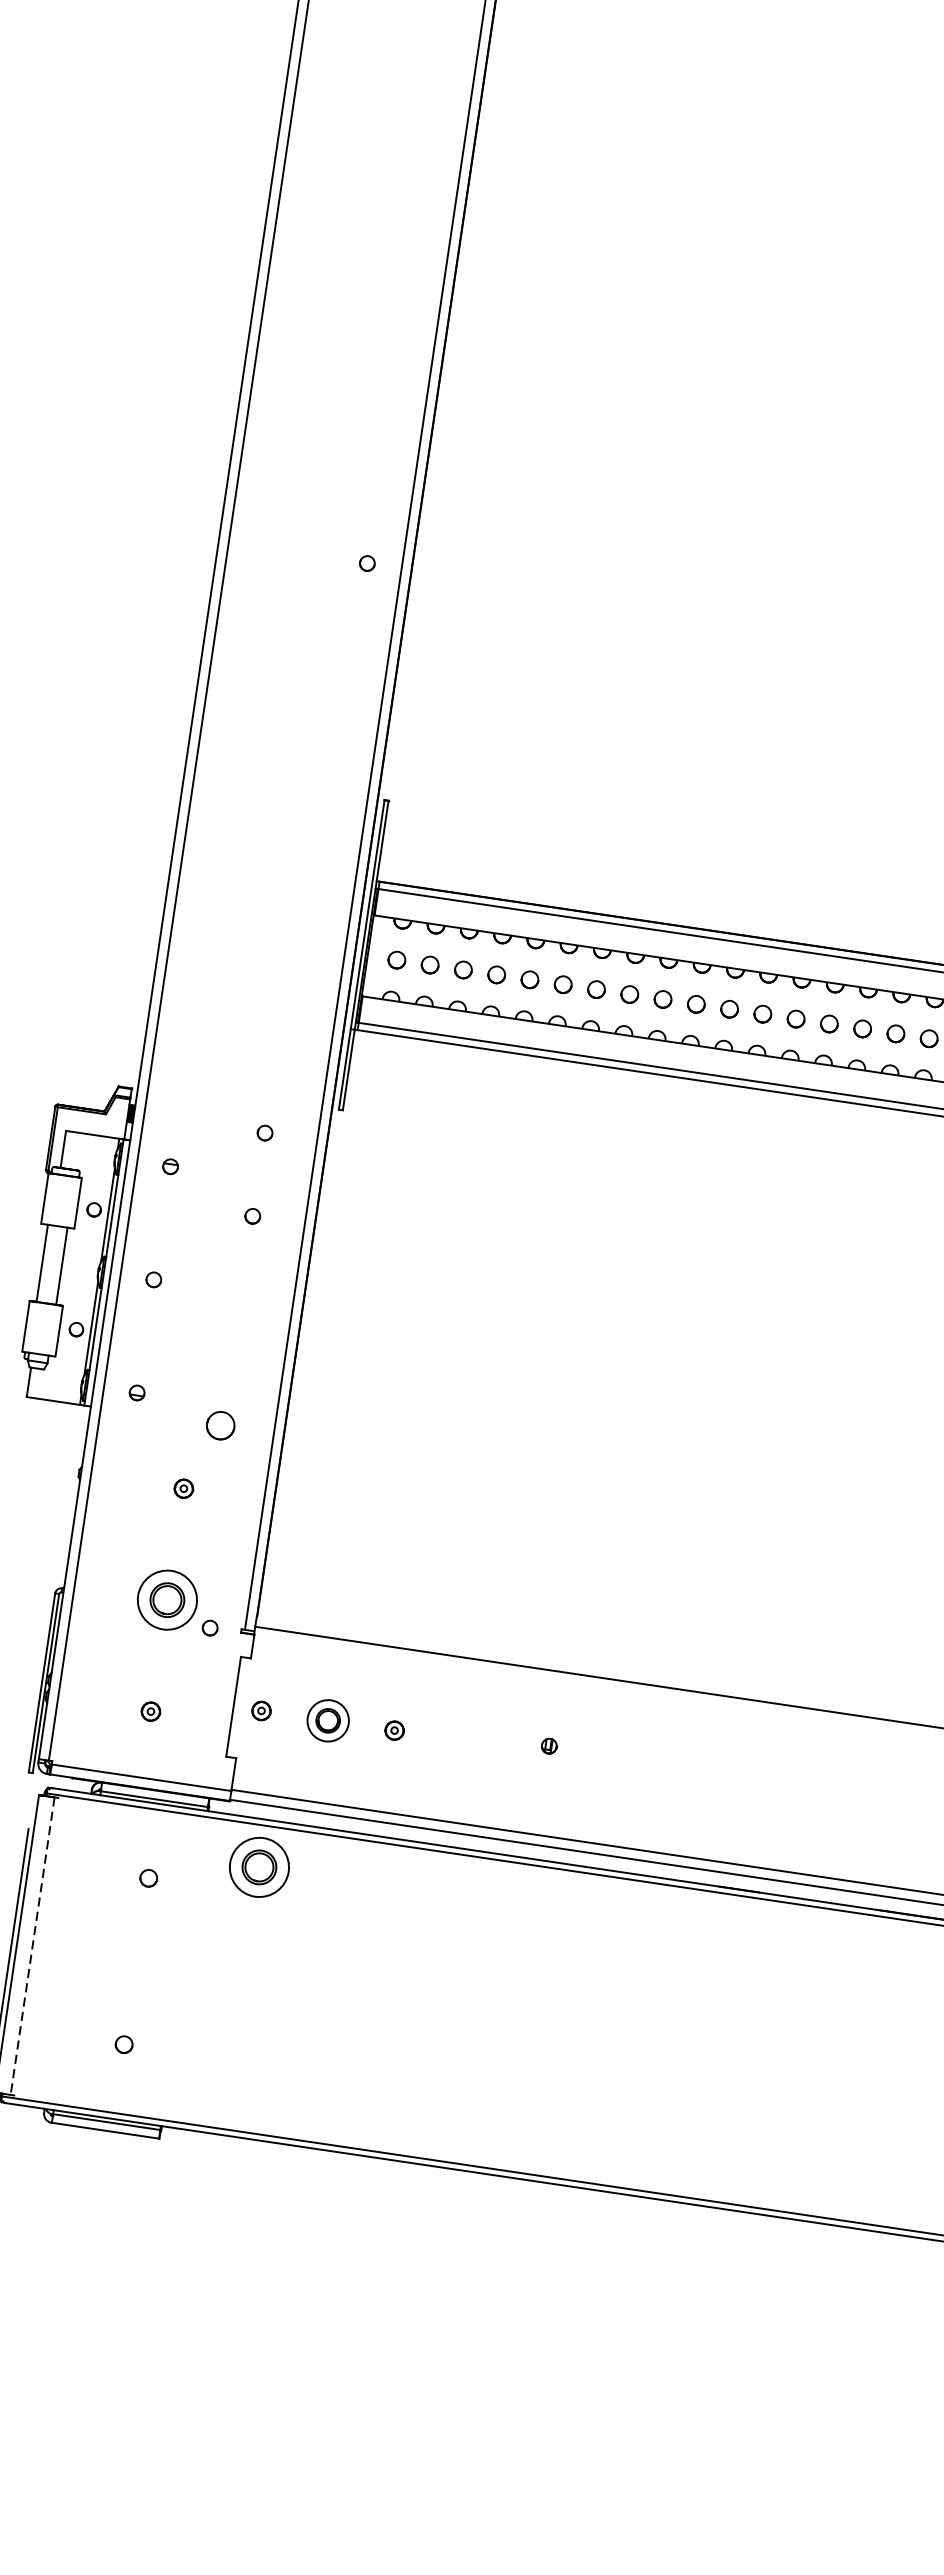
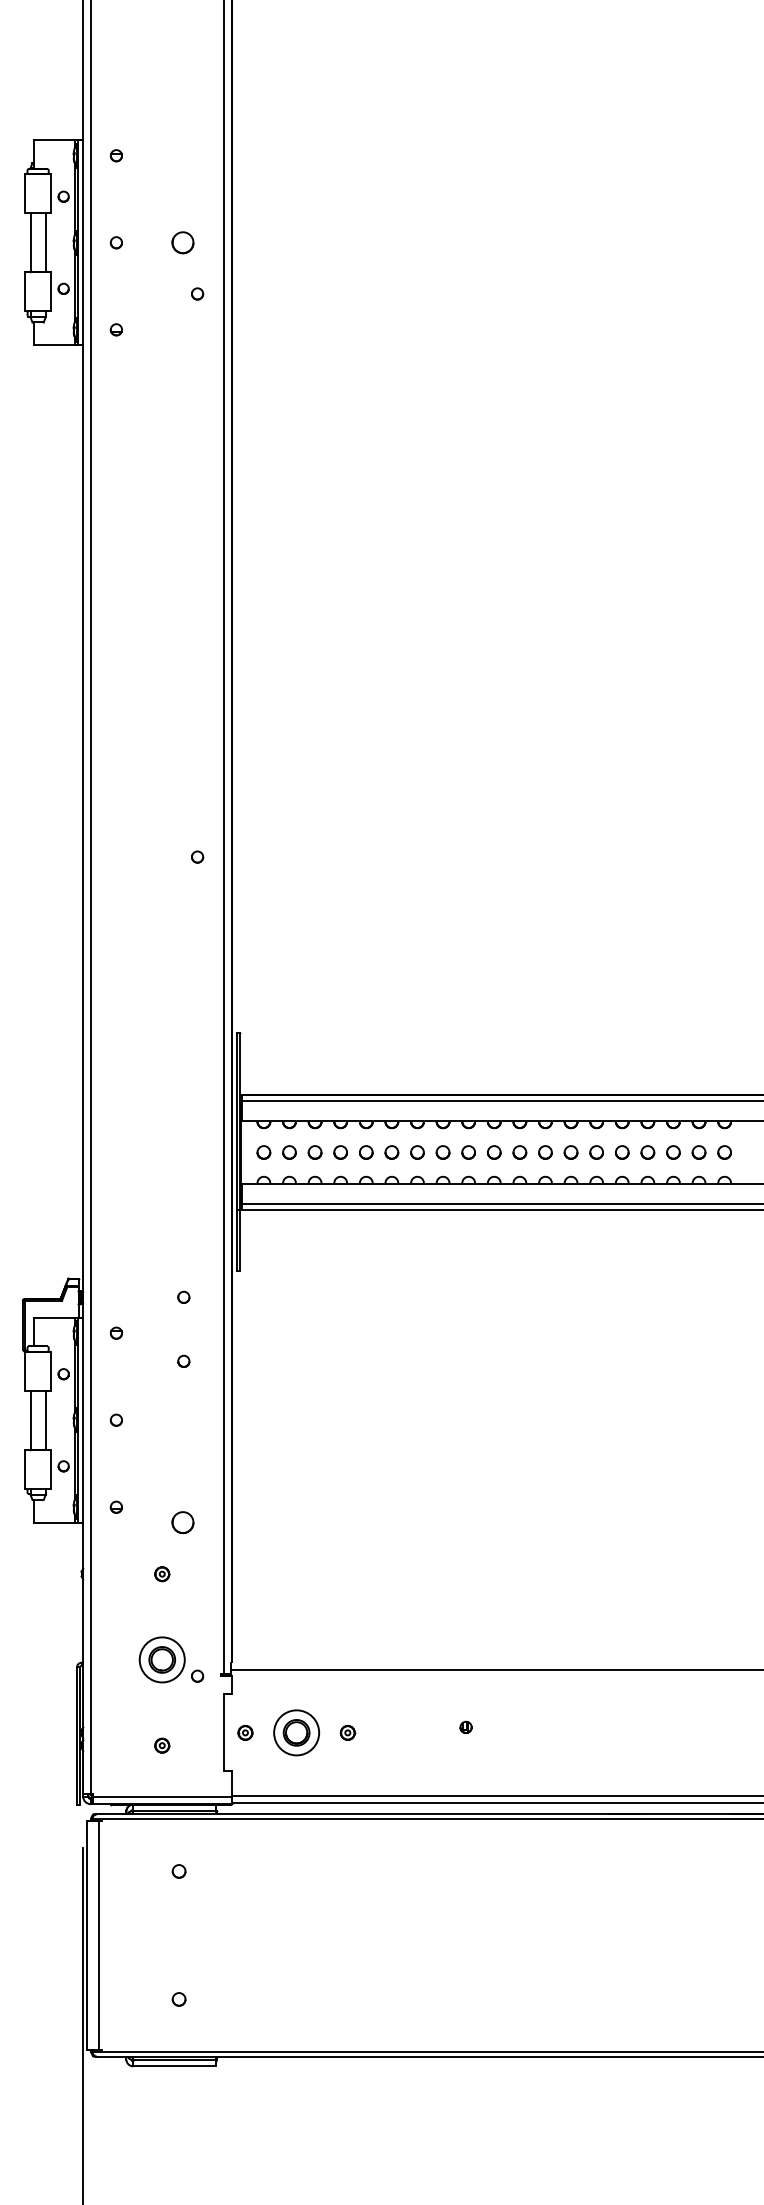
part: (327, 1720) -> (296, 1732), size x1.43
part: (258, 1866) -> (260, 1850), removed
line: (32, 1946) -> (99, 1935), dashed -> solid

